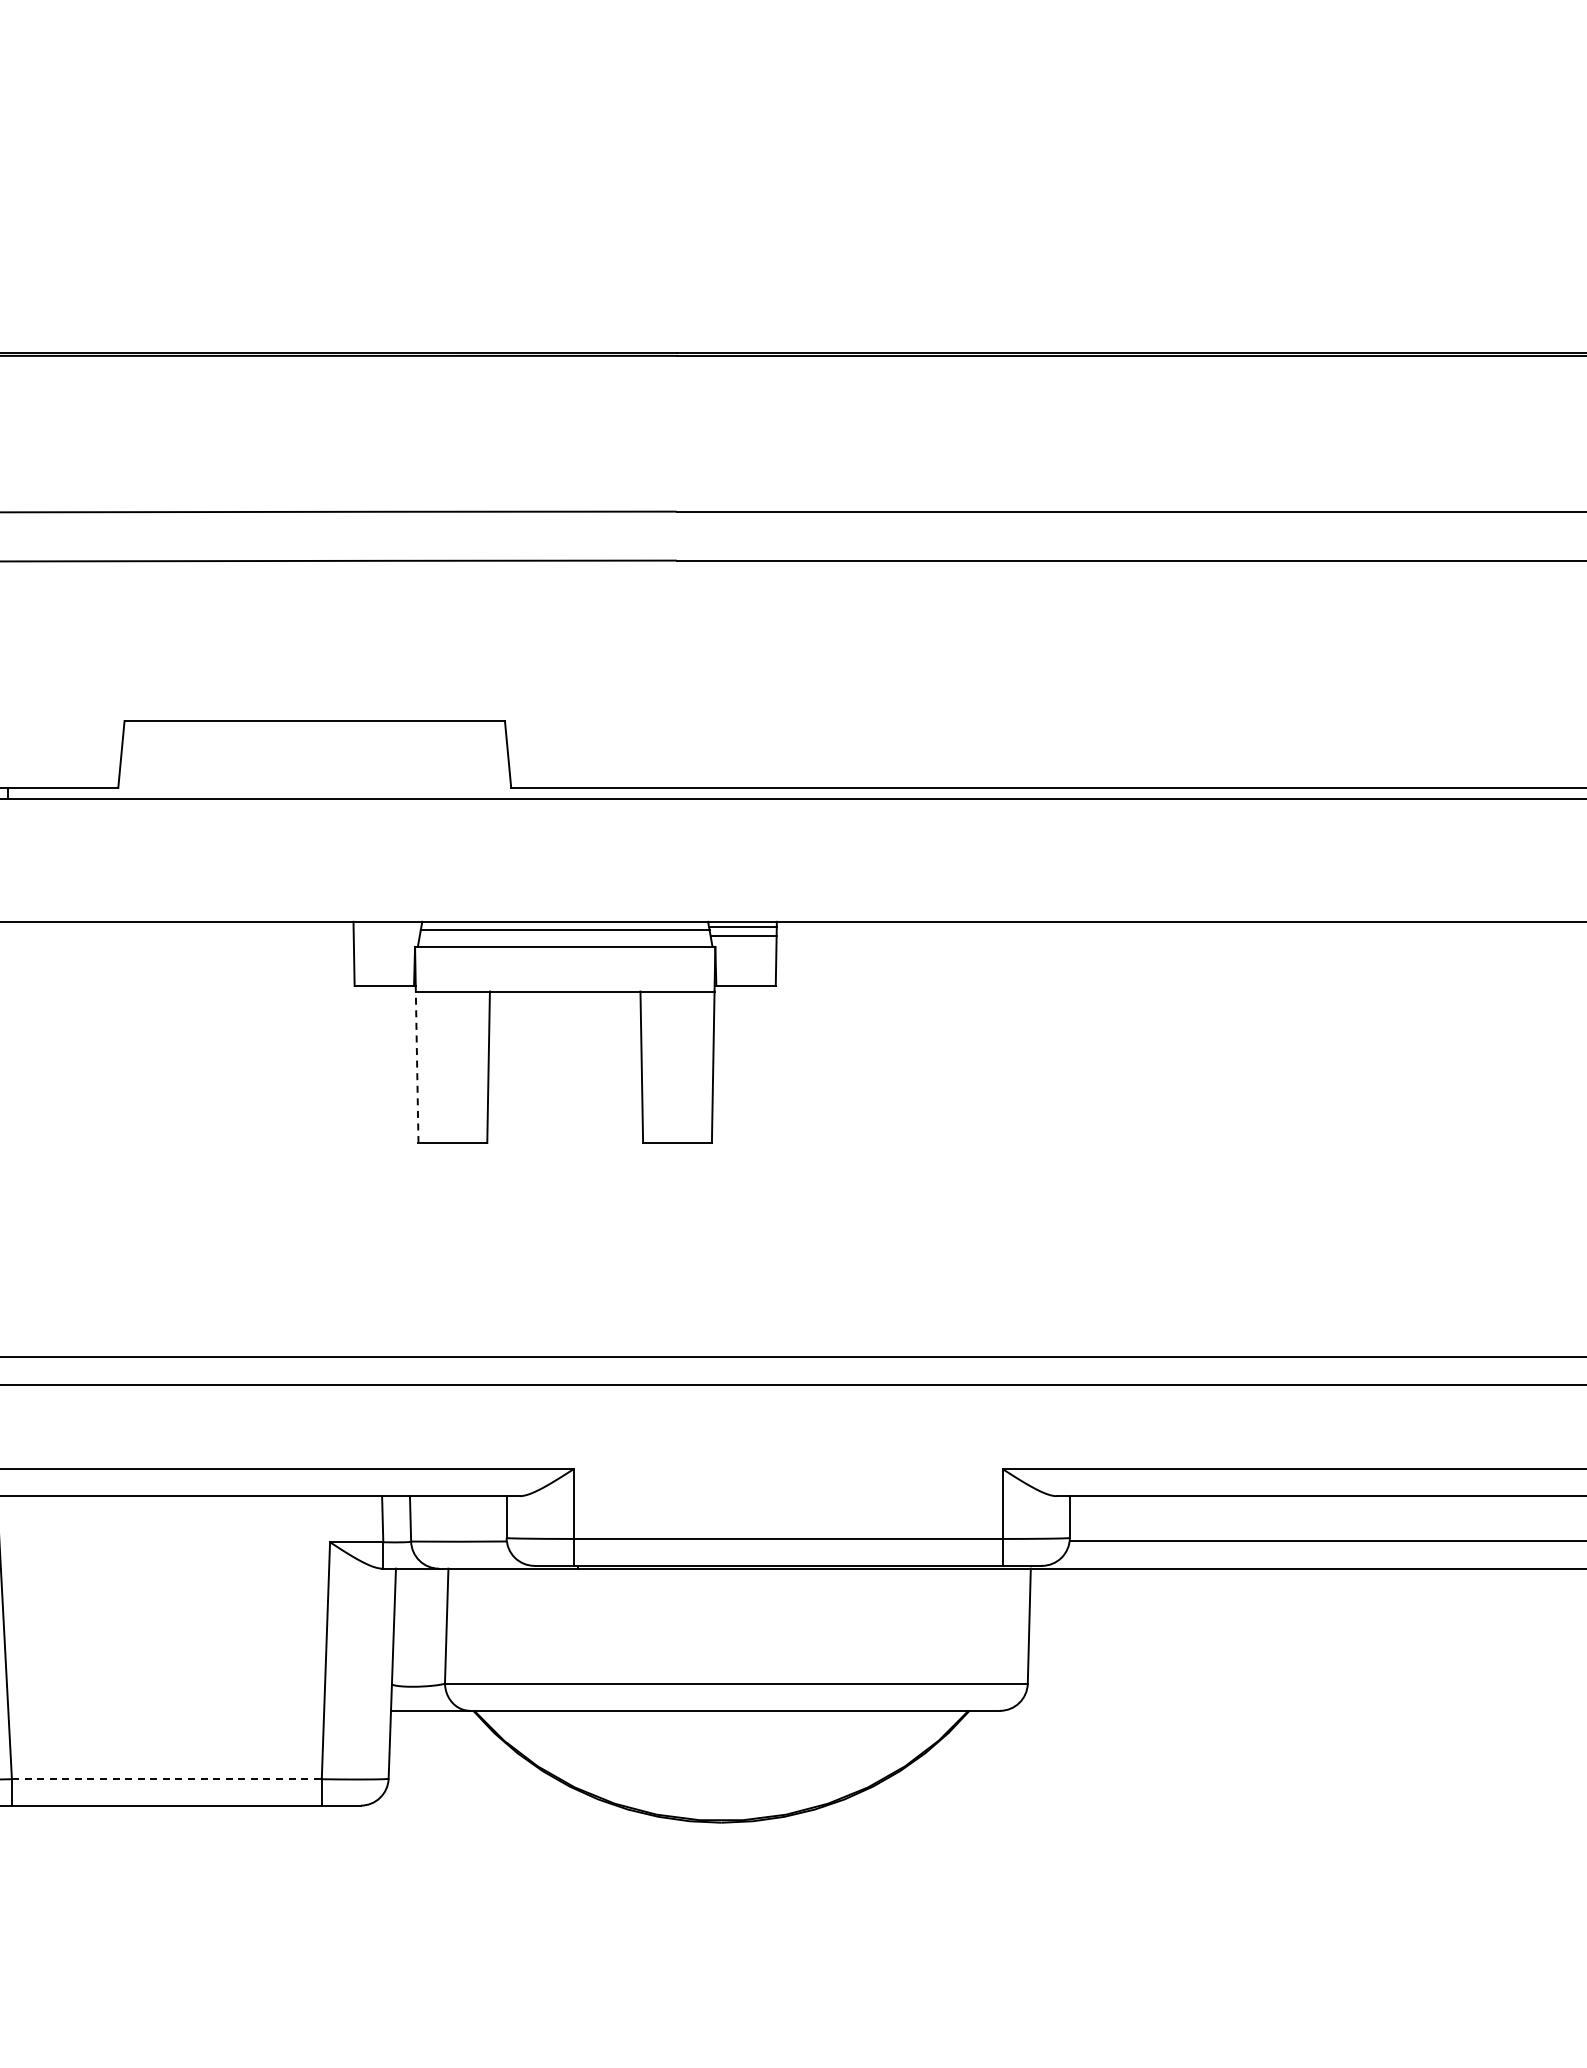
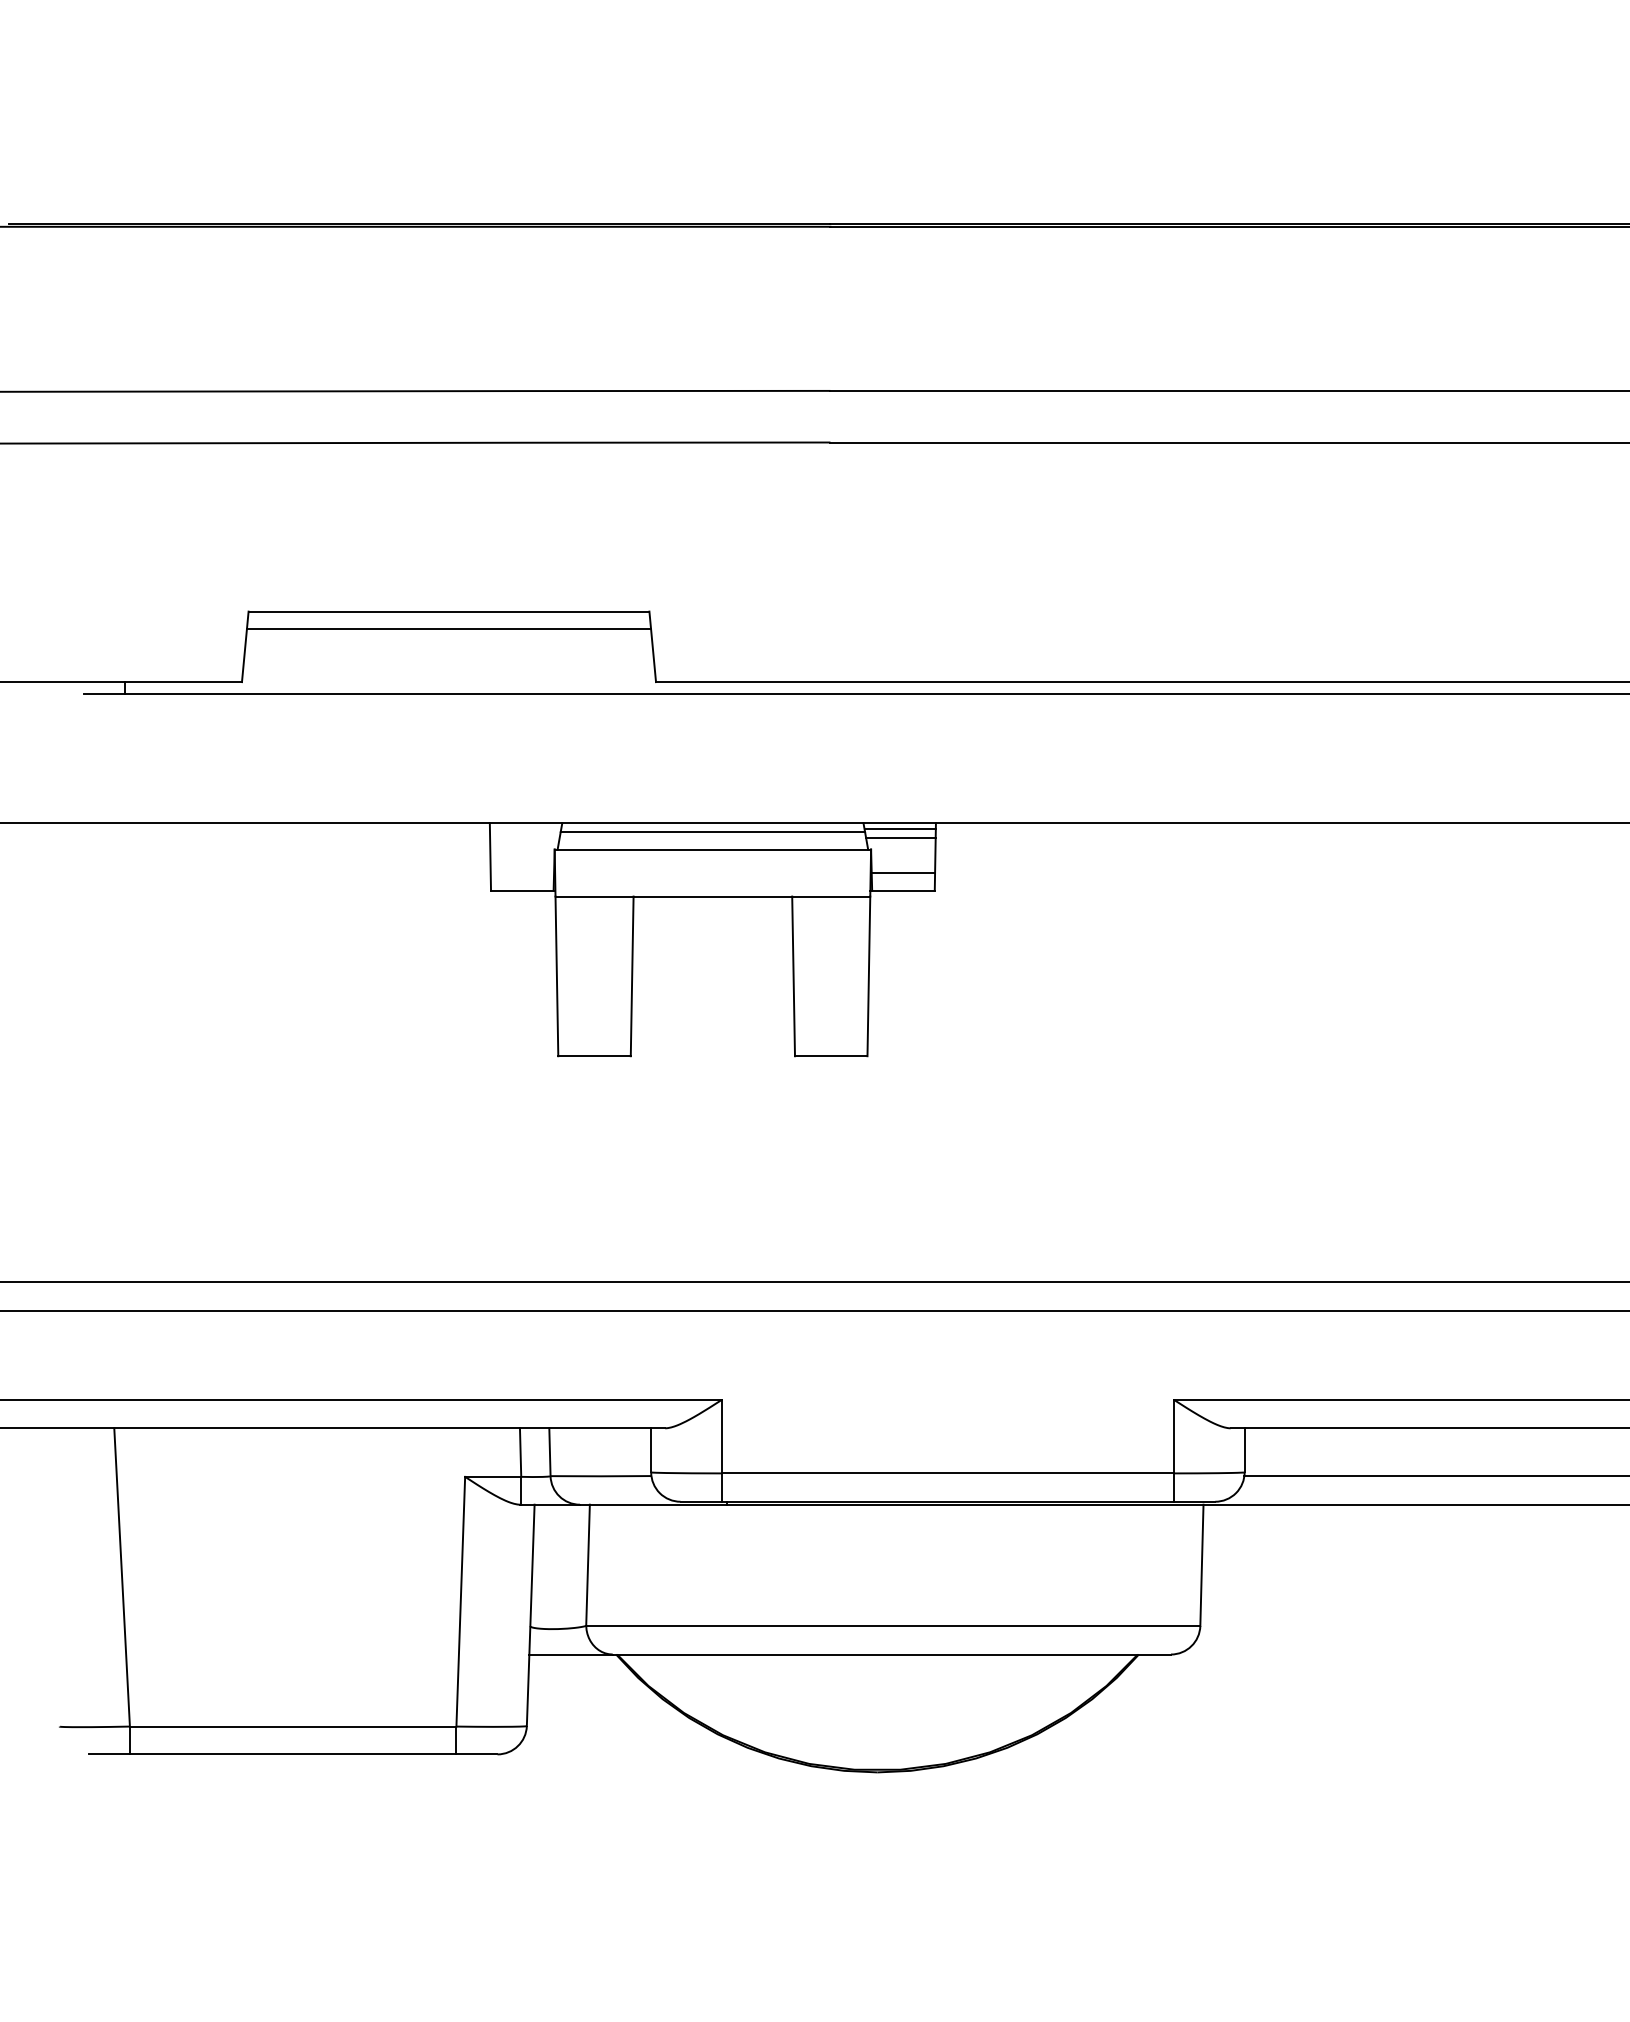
line: (314, 737) -> (448, 628), added
line: (745, 969) -> (902, 873), added
line: (417, 1067) -> (557, 976), dashed -> solid
line: (166, 1779) -> (292, 1726), dashed -> solid

